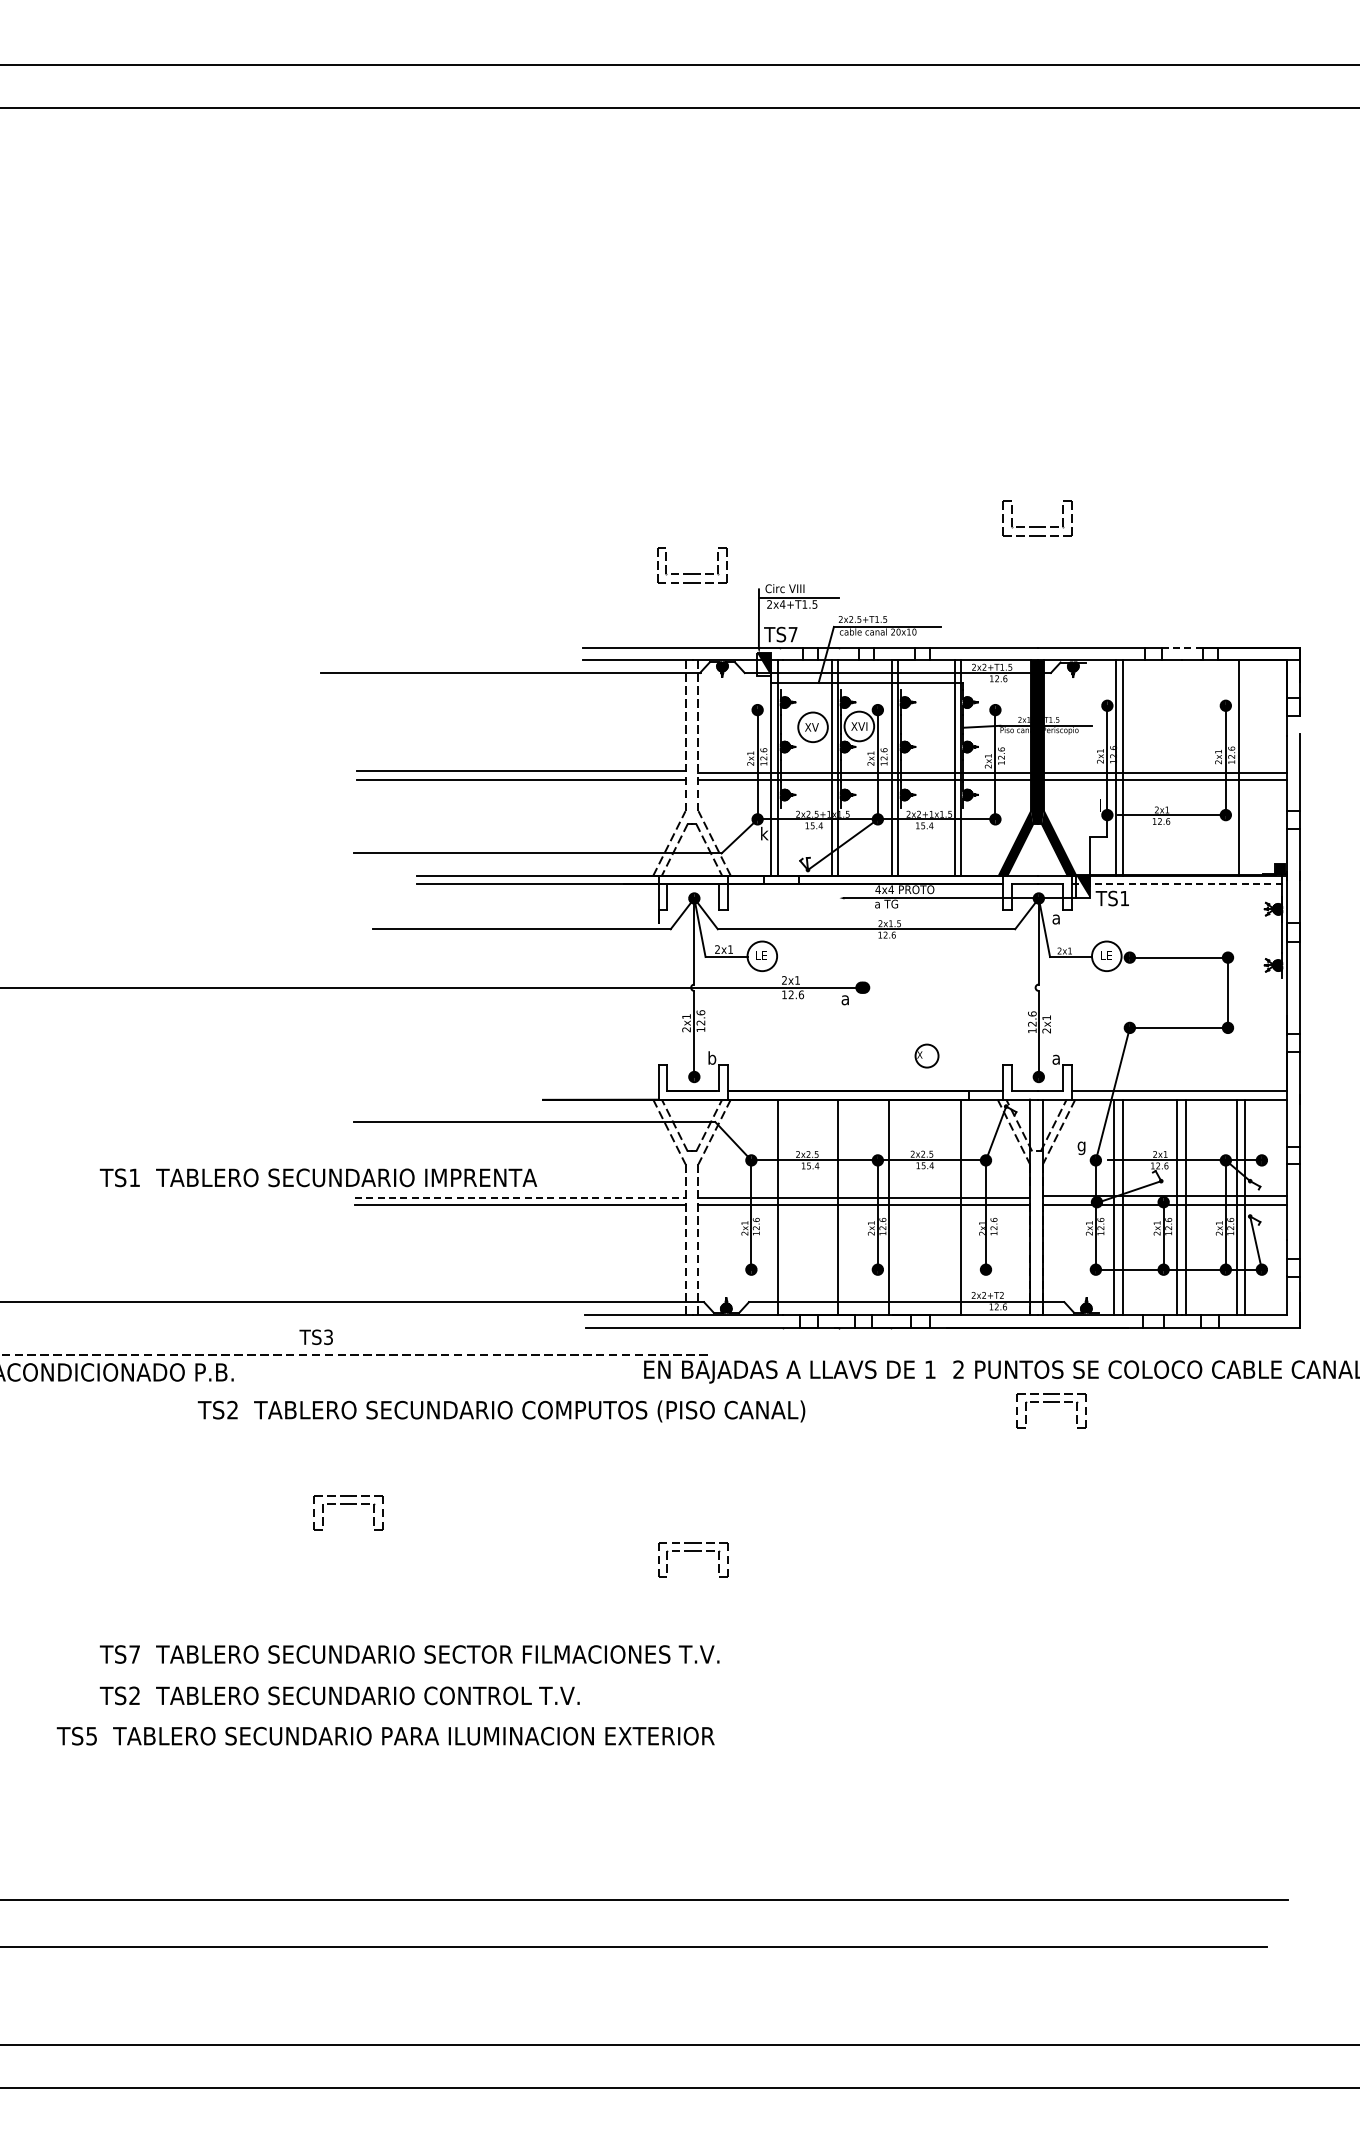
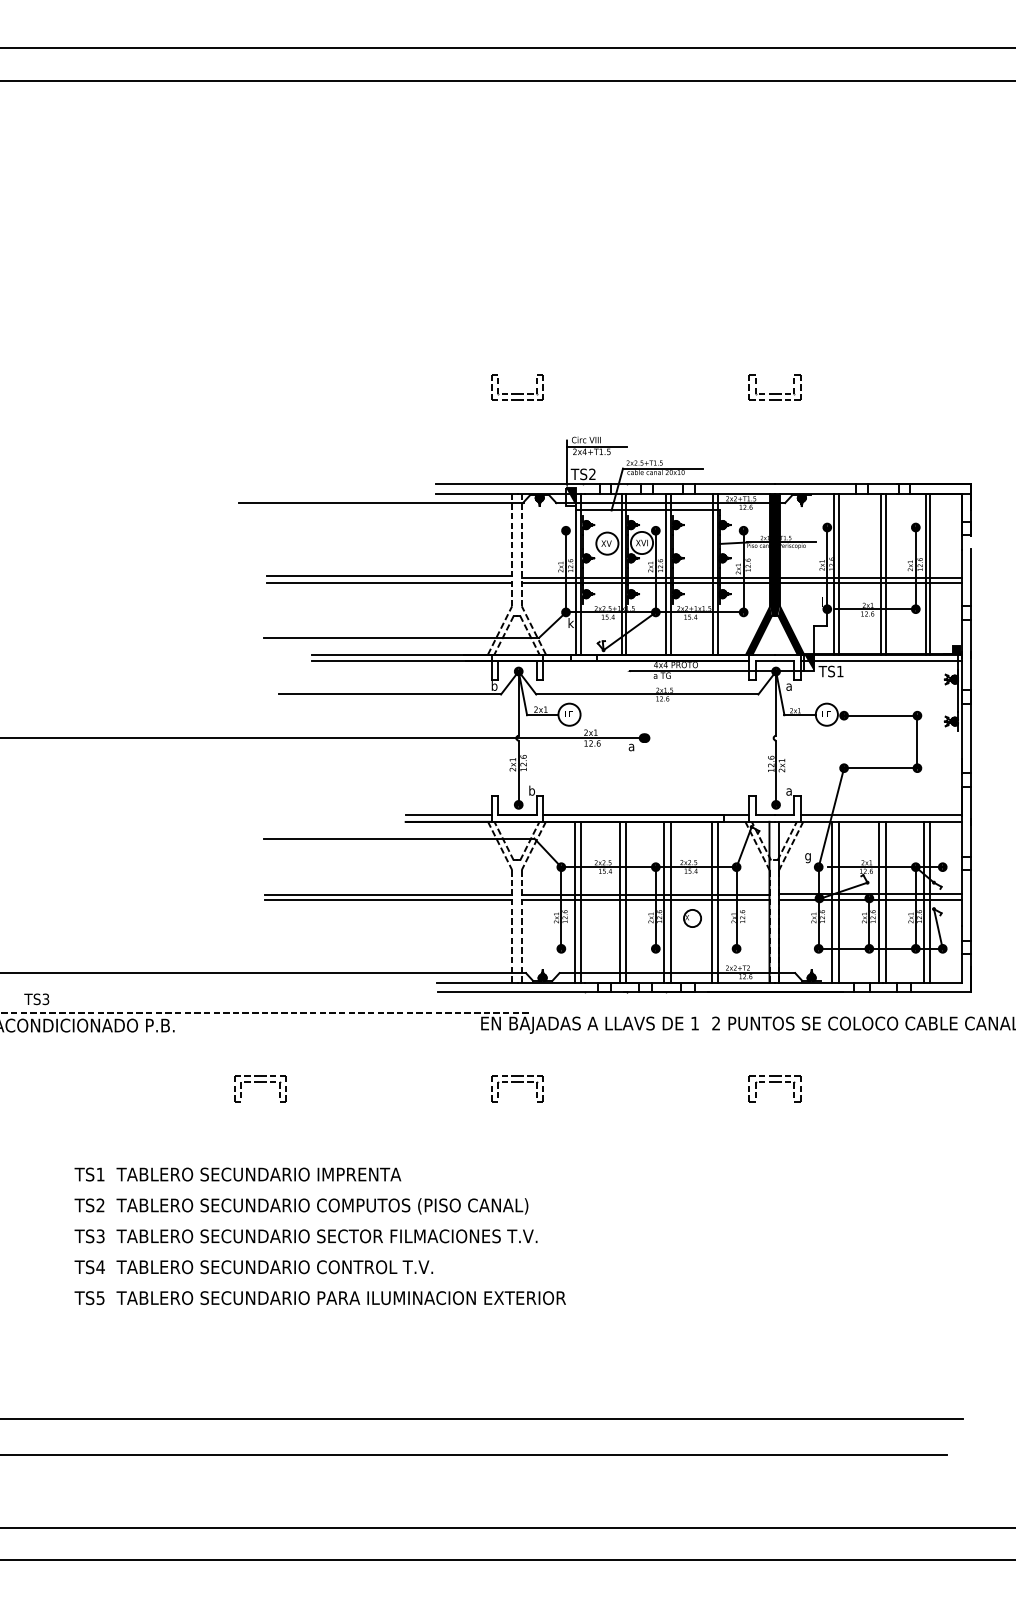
part: (692, 573) -> (518, 393), moved
text: (792, 634) -> (592, 474), TS7 -> TS2
line: (1182, 647) -> (883, 483), dashed -> solid
line: (1179, 767) -> (881, 573), added
line: (1185, 767) -> (885, 573), added
line: (1245, 767) -> (930, 573), added
line: (1179, 884) -> (881, 661), dashed -> solid
text: (661, 917) -> (494, 685), l -> b
part: (926, 1055) -> (692, 918), moved
line: (600, 1091) -> (448, 815), added
text: (318, 1177) -> (237, 1174), moved
line: (520, 1198) -> (388, 895), dashed -> solid
line: (769, 1207) -> (574, 902), added
line: (829, 1207) -> (619, 902), added
line: (898, 1207) -> (671, 902), added
line: (952, 1207) -> (711, 902), added
text: (315, 1336) -> (36, 998), moved
part: (1051, 1402) -> (775, 1082), moved
text: (501, 1411) -> (301, 1206), moved
part: (348, 1504) -> (260, 1082), moved
part: (693, 1551) -> (518, 1082), moved
text: (134, 1654) -> (100, 1236), TS7 -> TS3
text: (134, 1695) -> (100, 1266), TS2 -> TS4
text: (385, 1735) -> (320, 1297), moved

